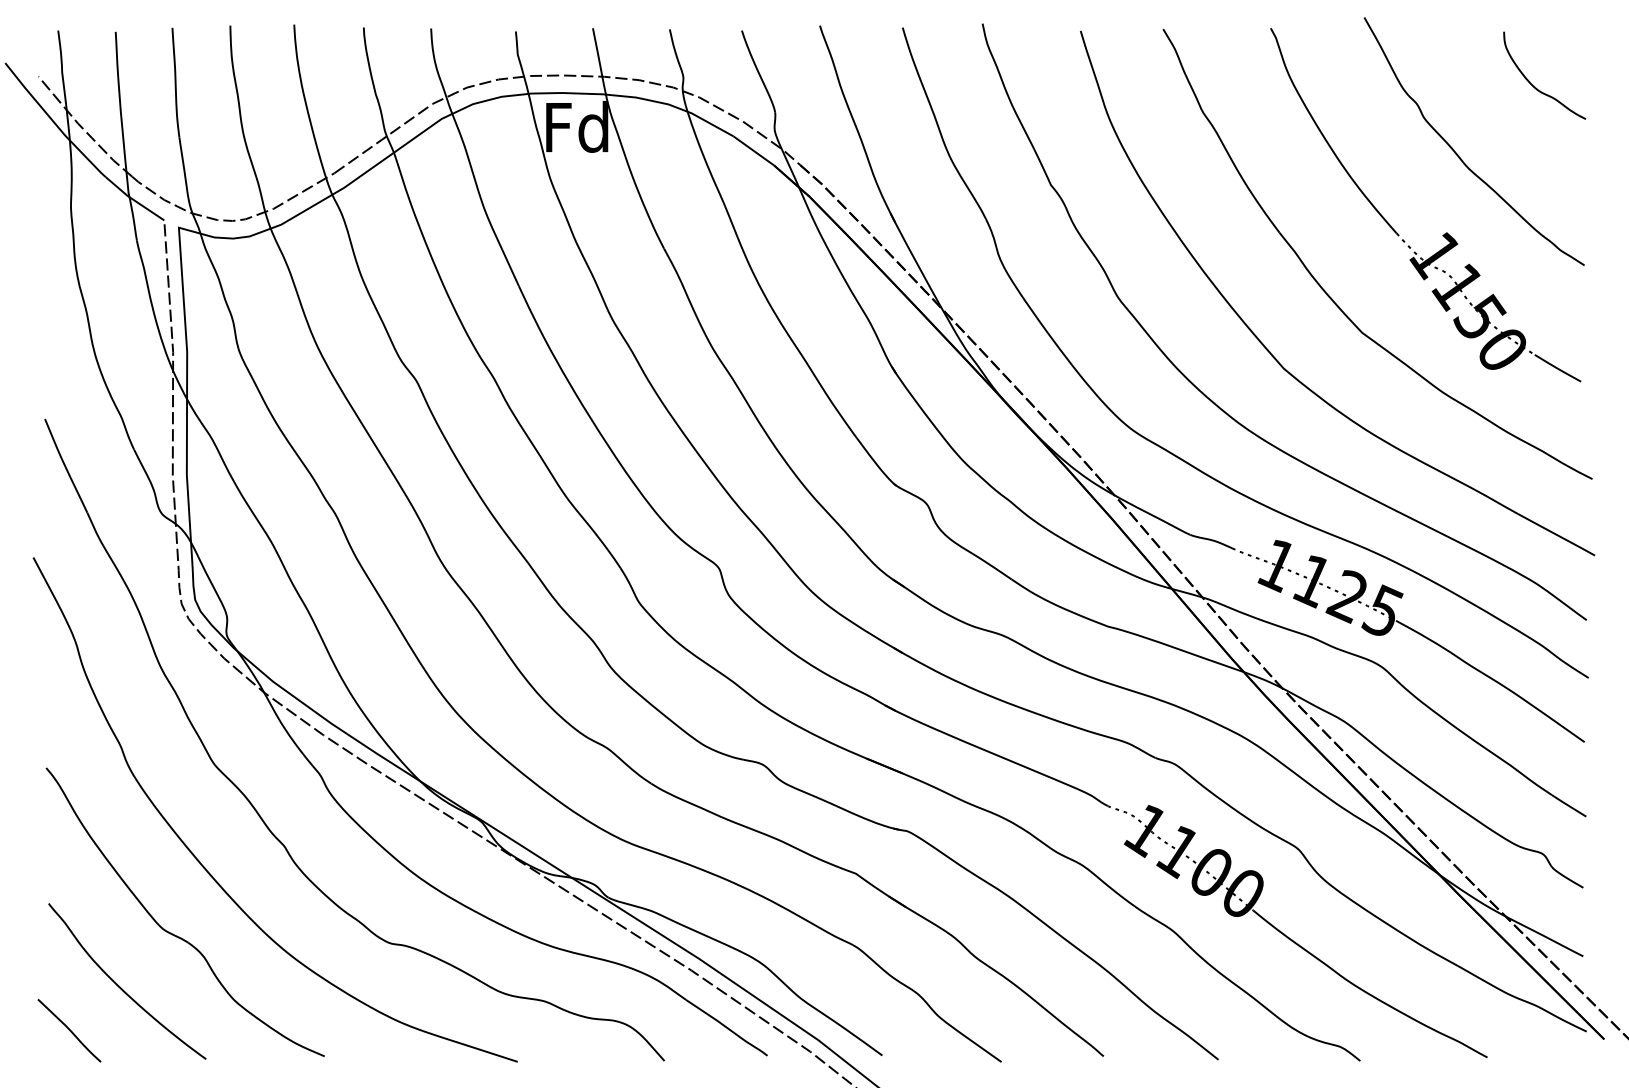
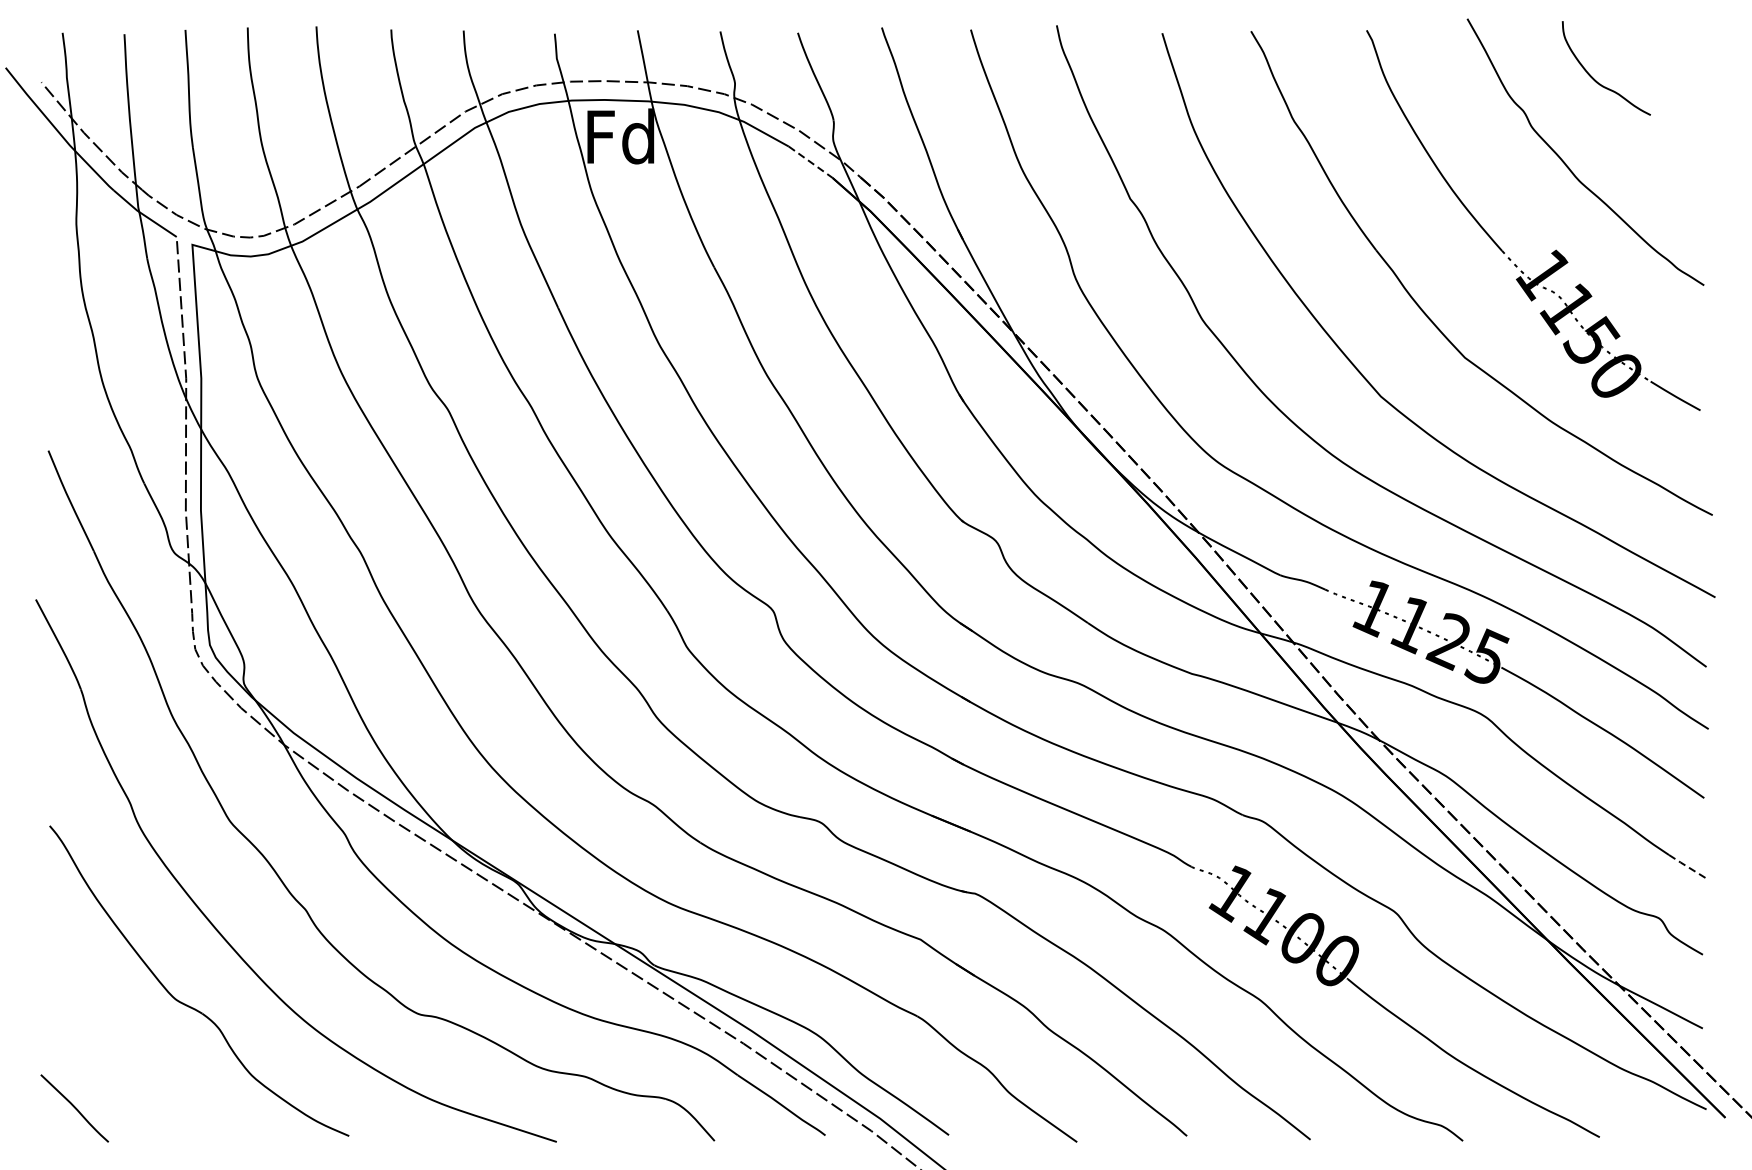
curve: (1536, 87) -> (1597, 81), moved
line: (754, 151) -> (811, 162), solid -> dashed
line: (1568, 805) -> (1686, 866), solid -> dashed
curve: (121, 987) -> (130, 1061), removed

